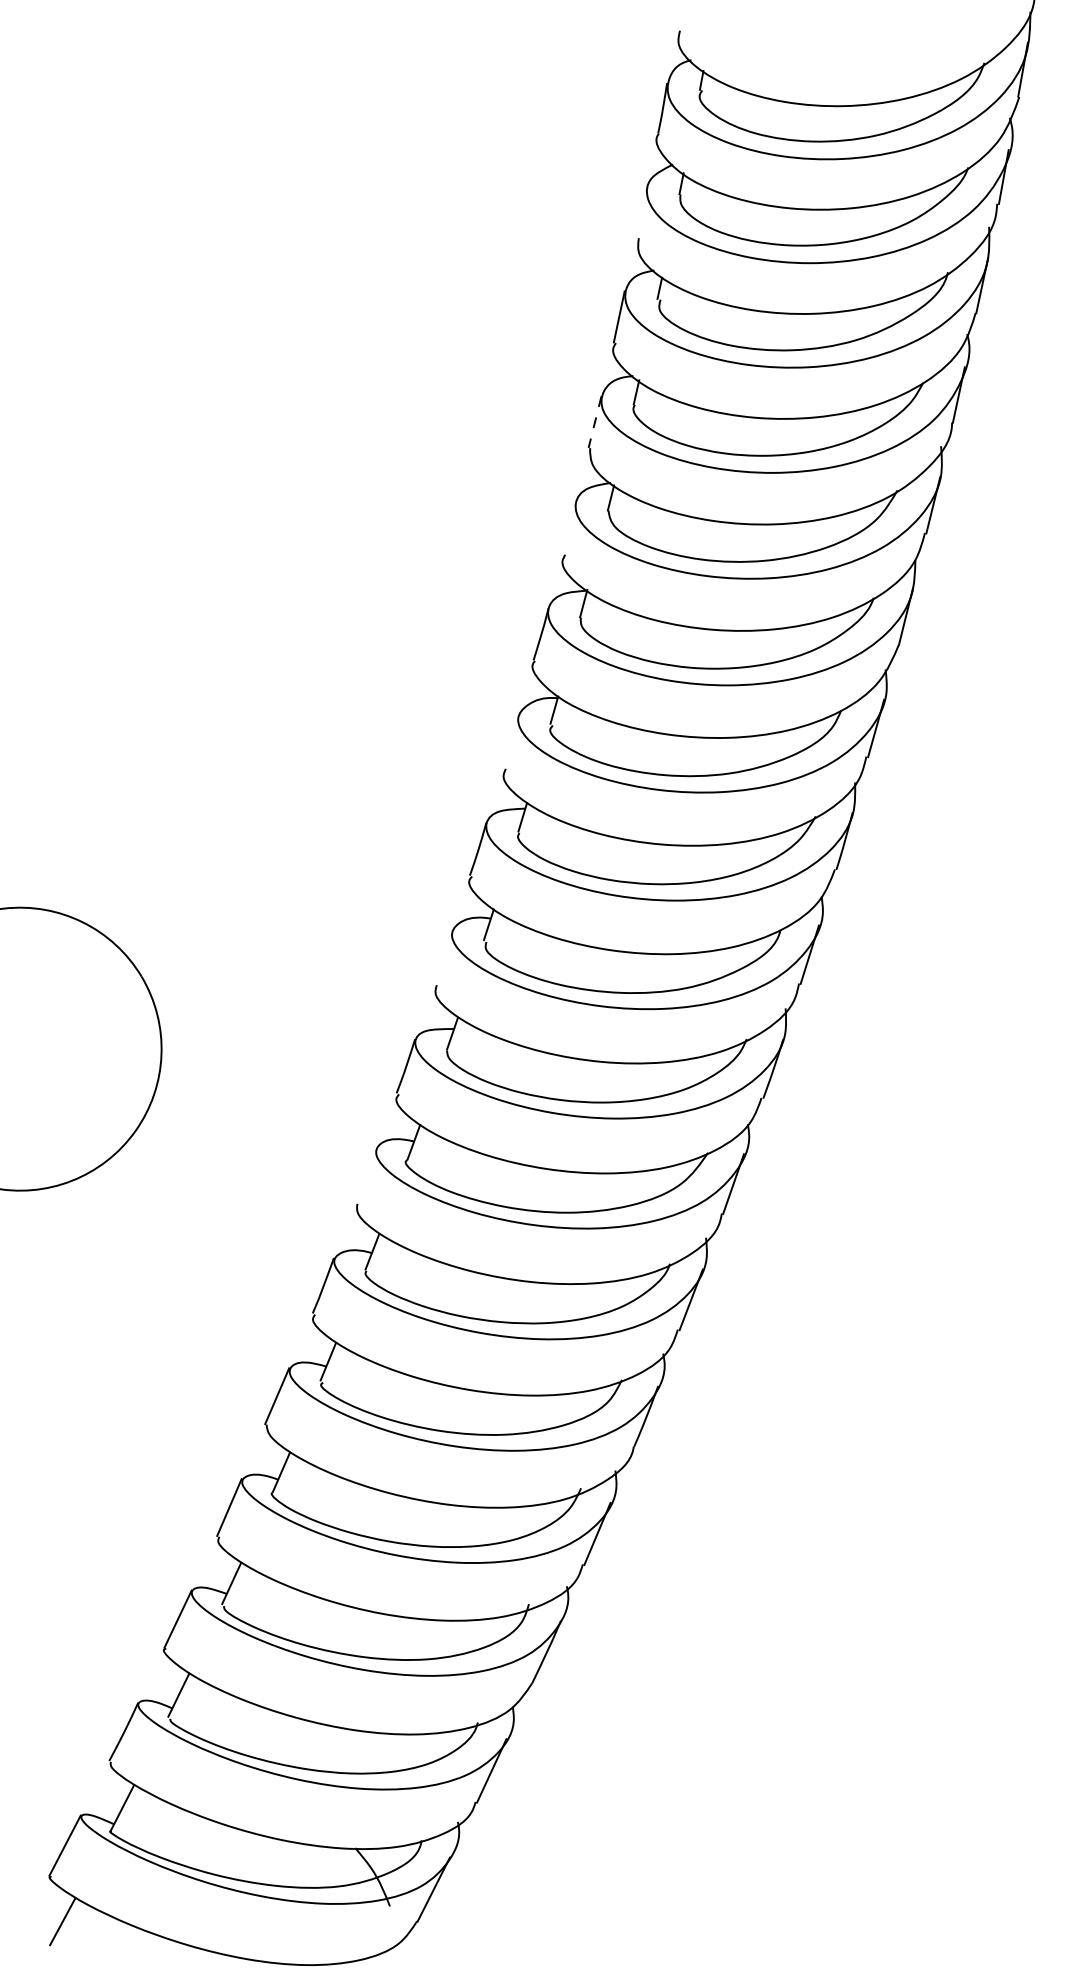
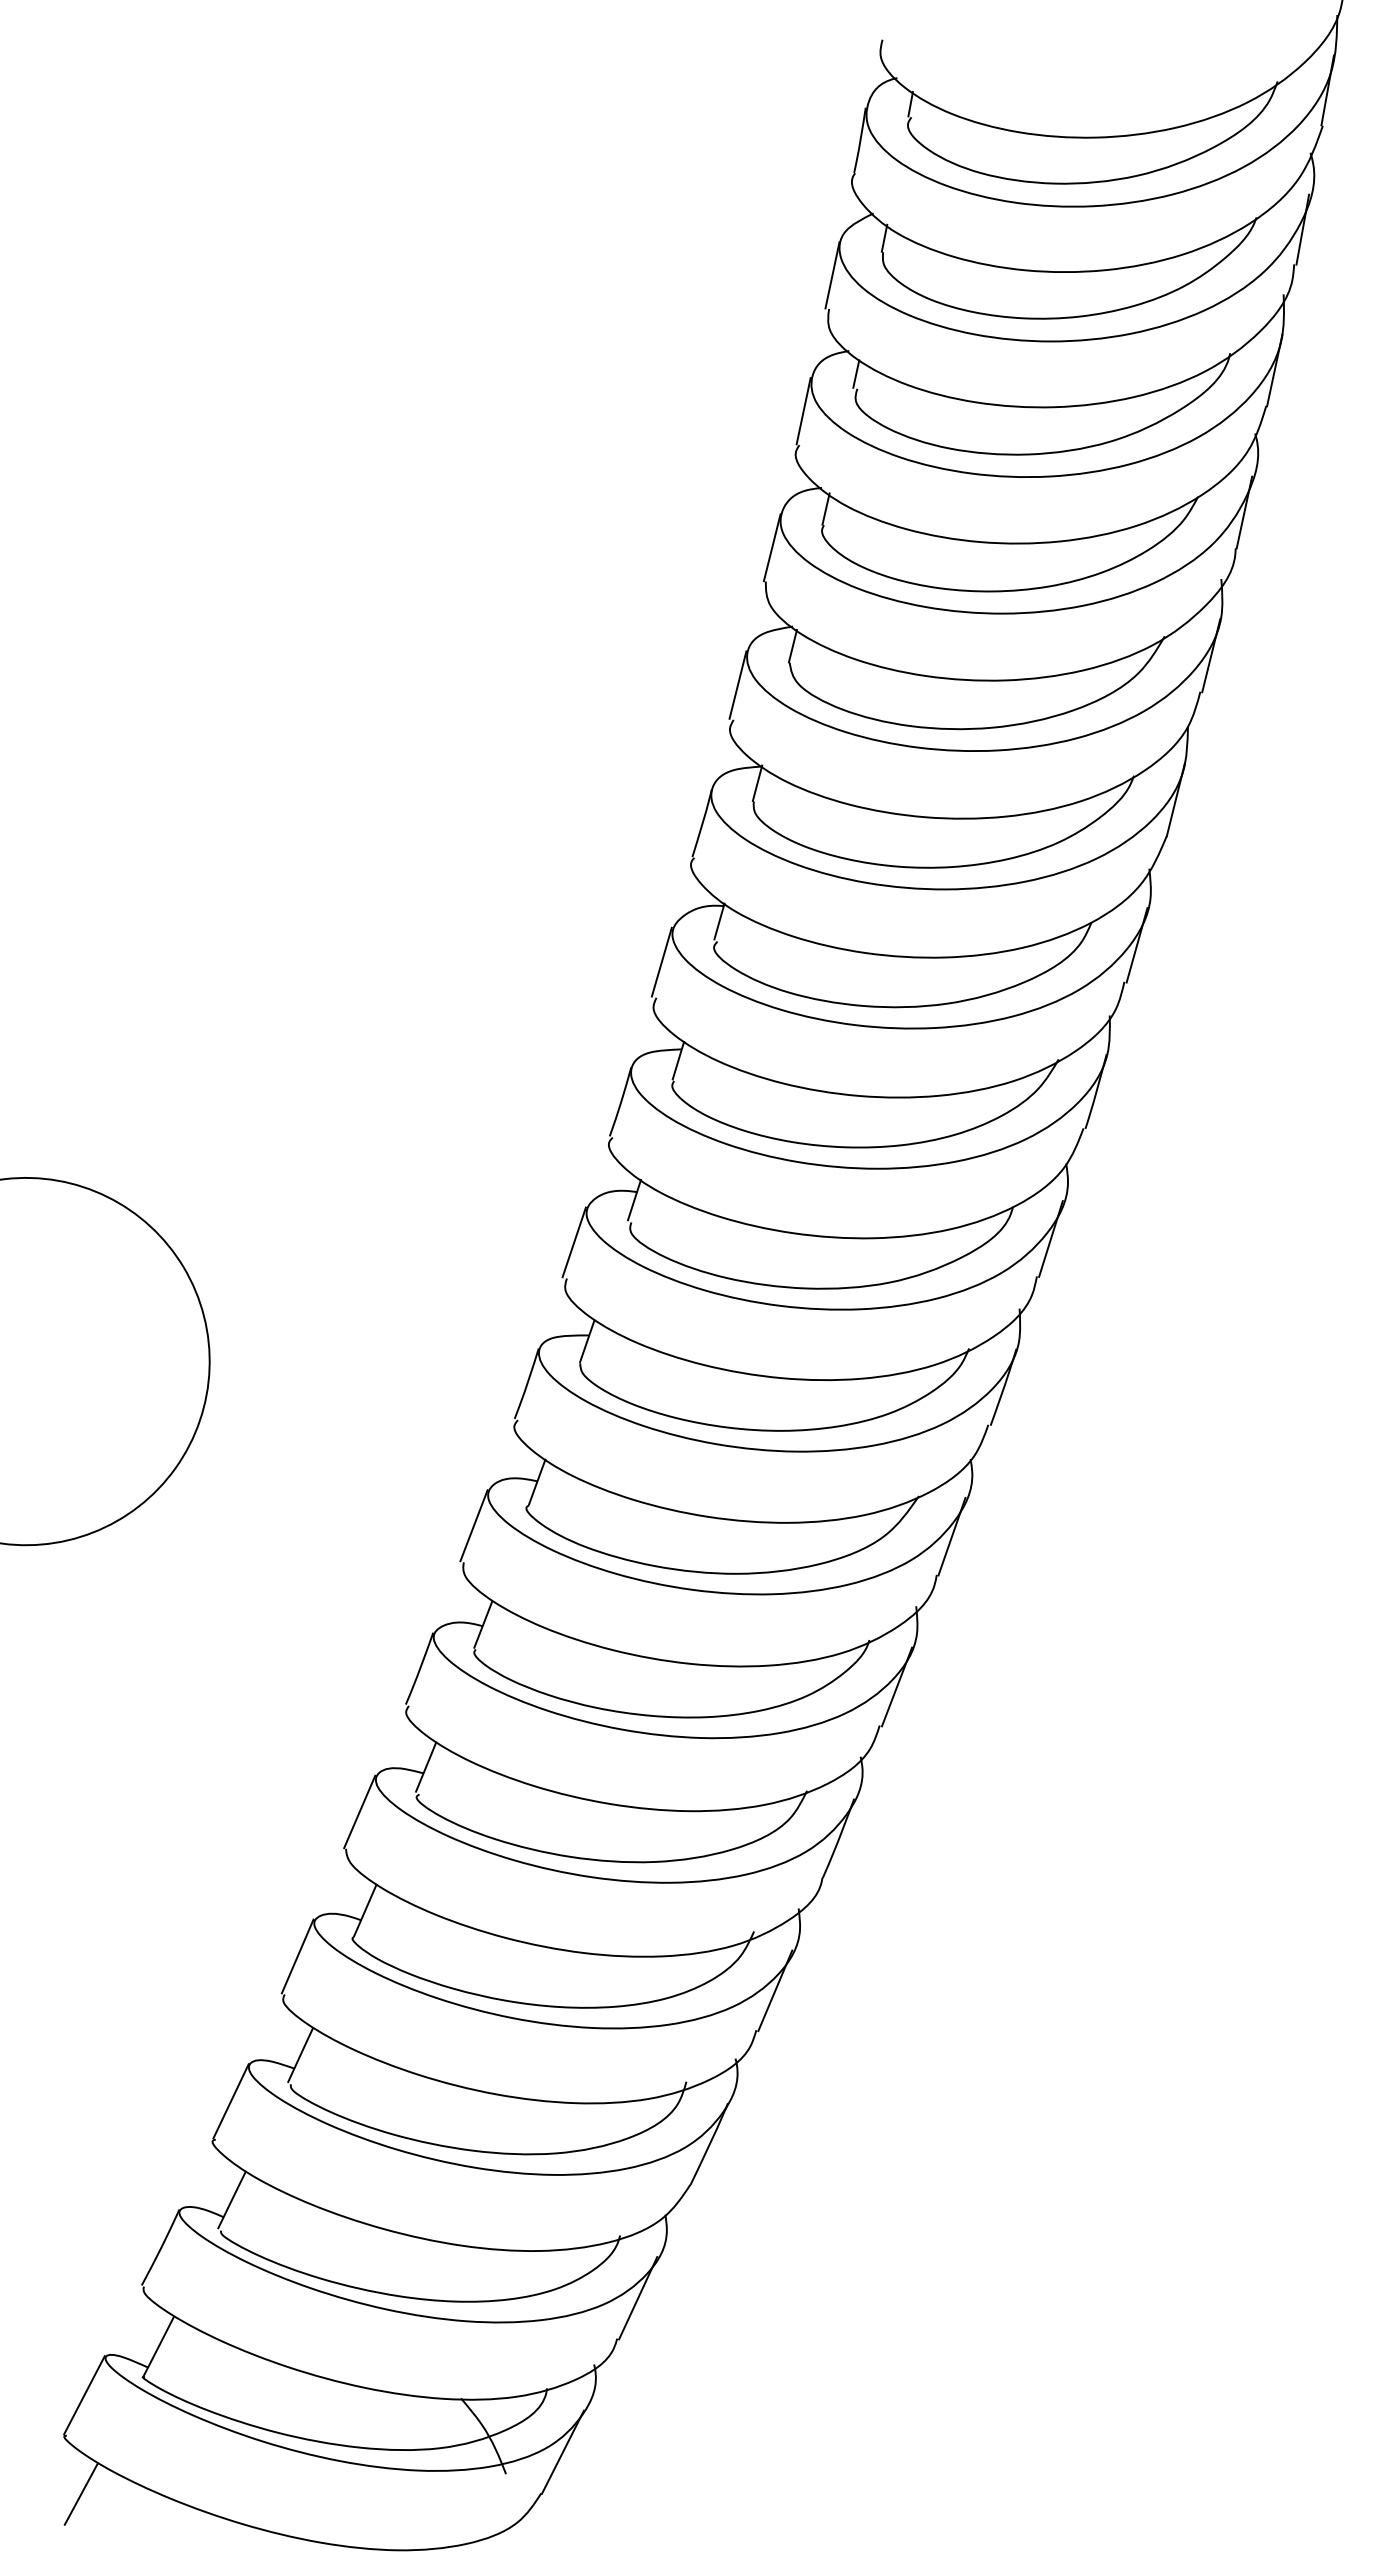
line: (641, 212) -> (832, 275), added
line: (595, 421) -> (772, 547), dashed -> solid
line: (568, 527) -> (737, 684), added
line: (509, 740) -> (661, 961), added
line: (441, 957) -> (573, 1242), added
line: (364, 1175) -> (473, 1525), added

